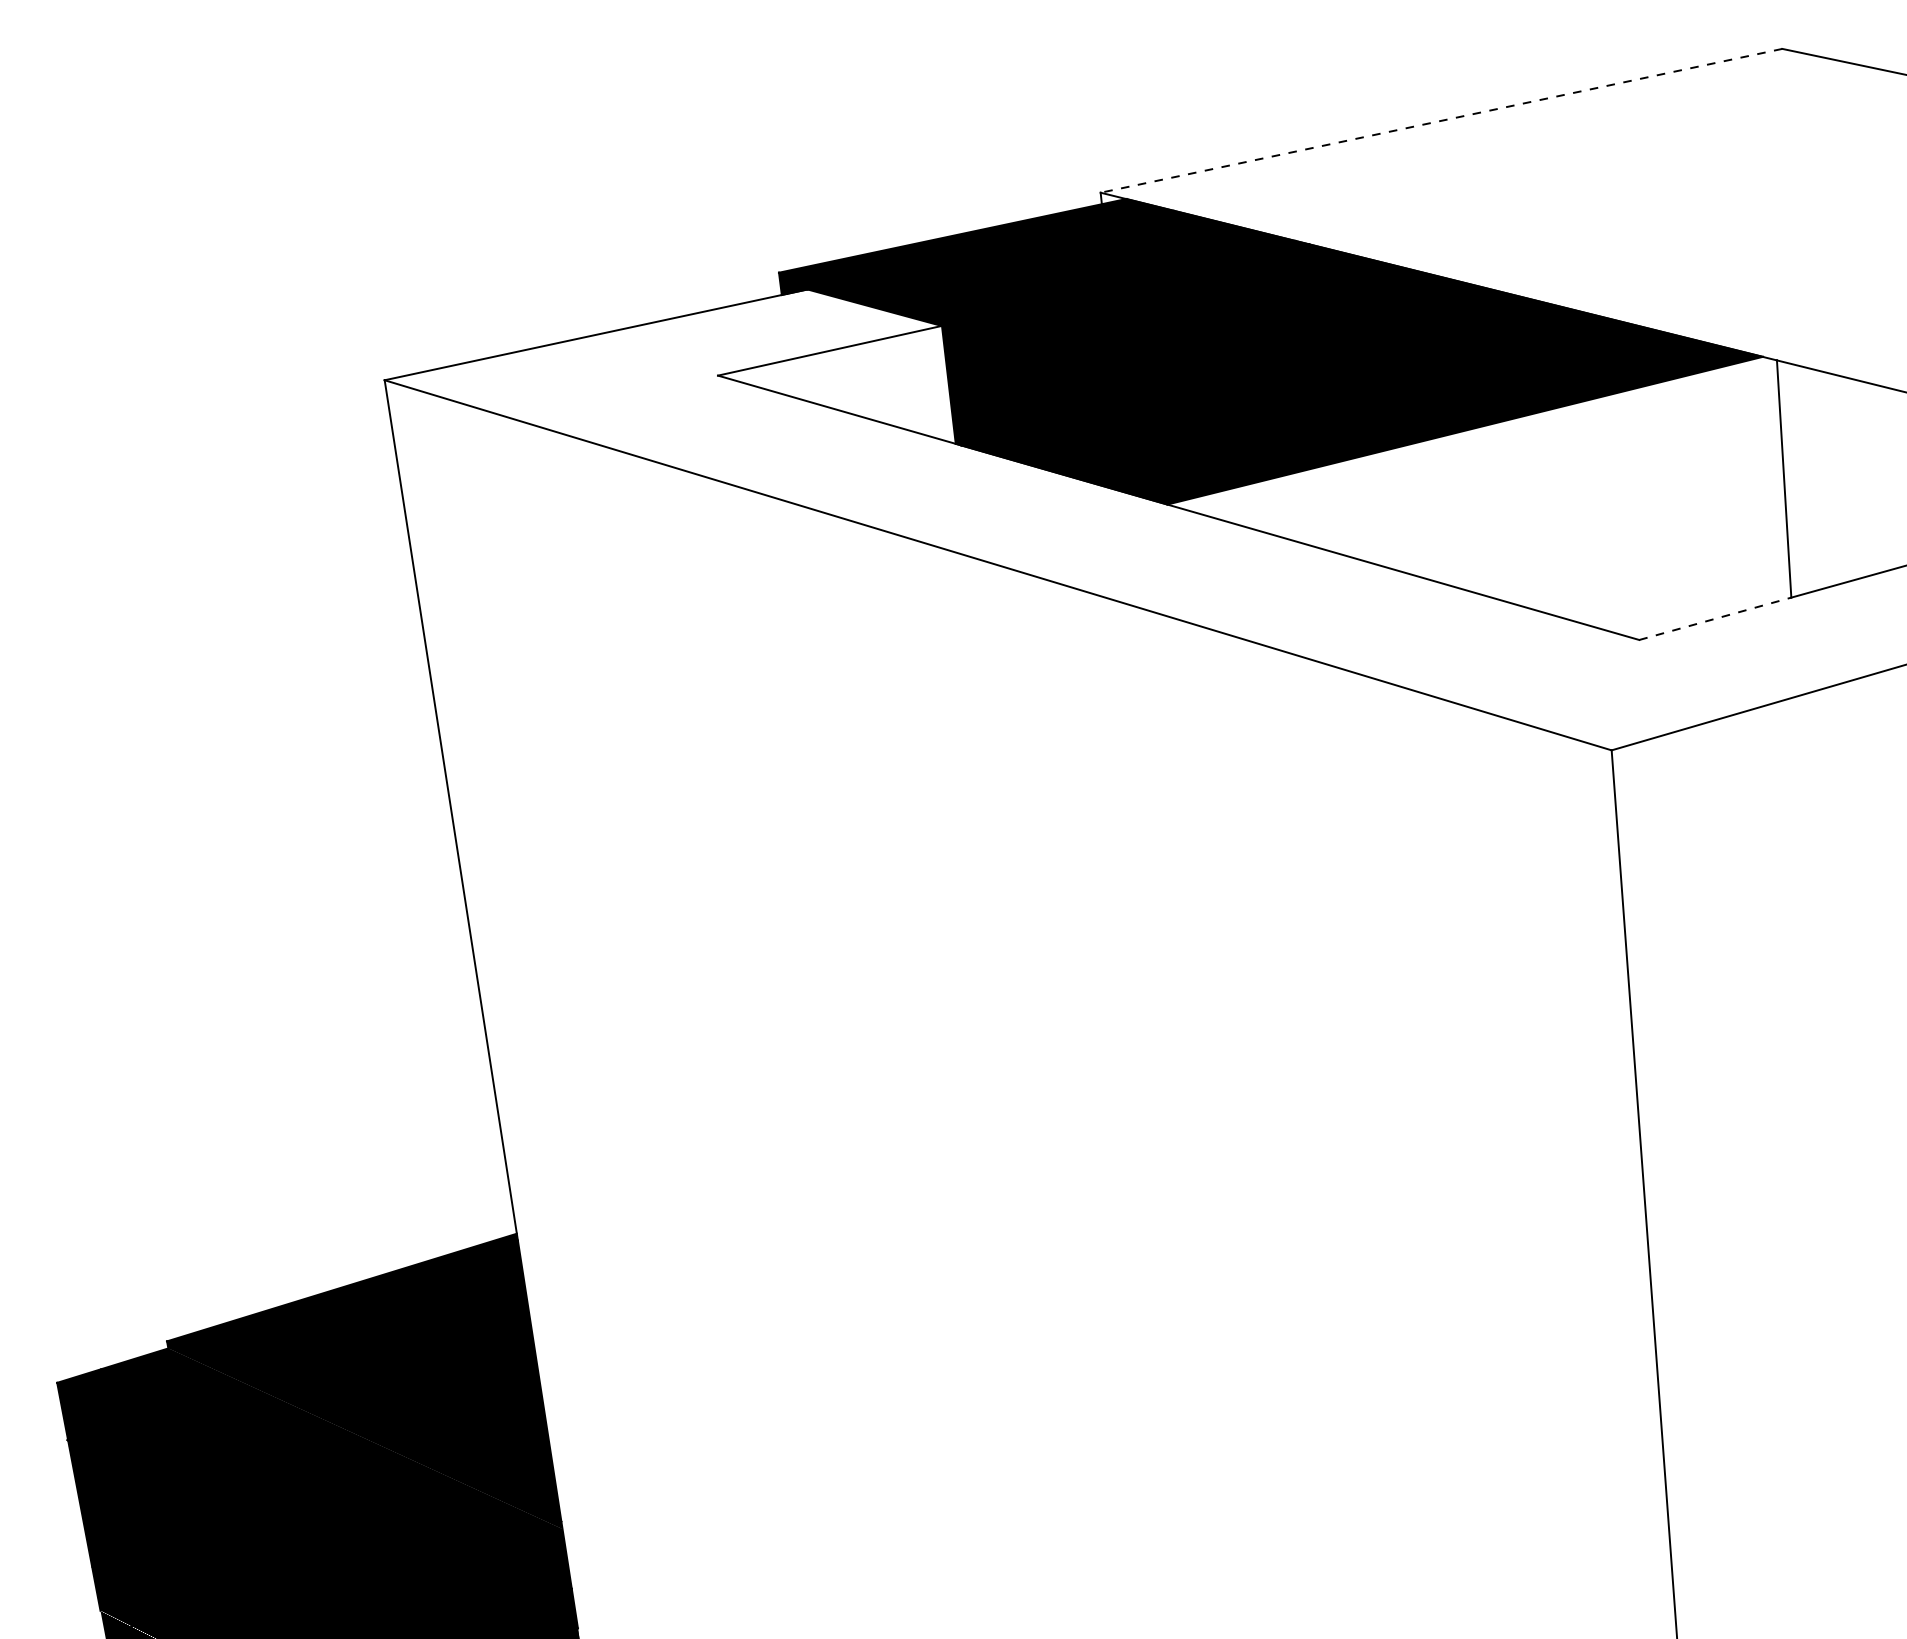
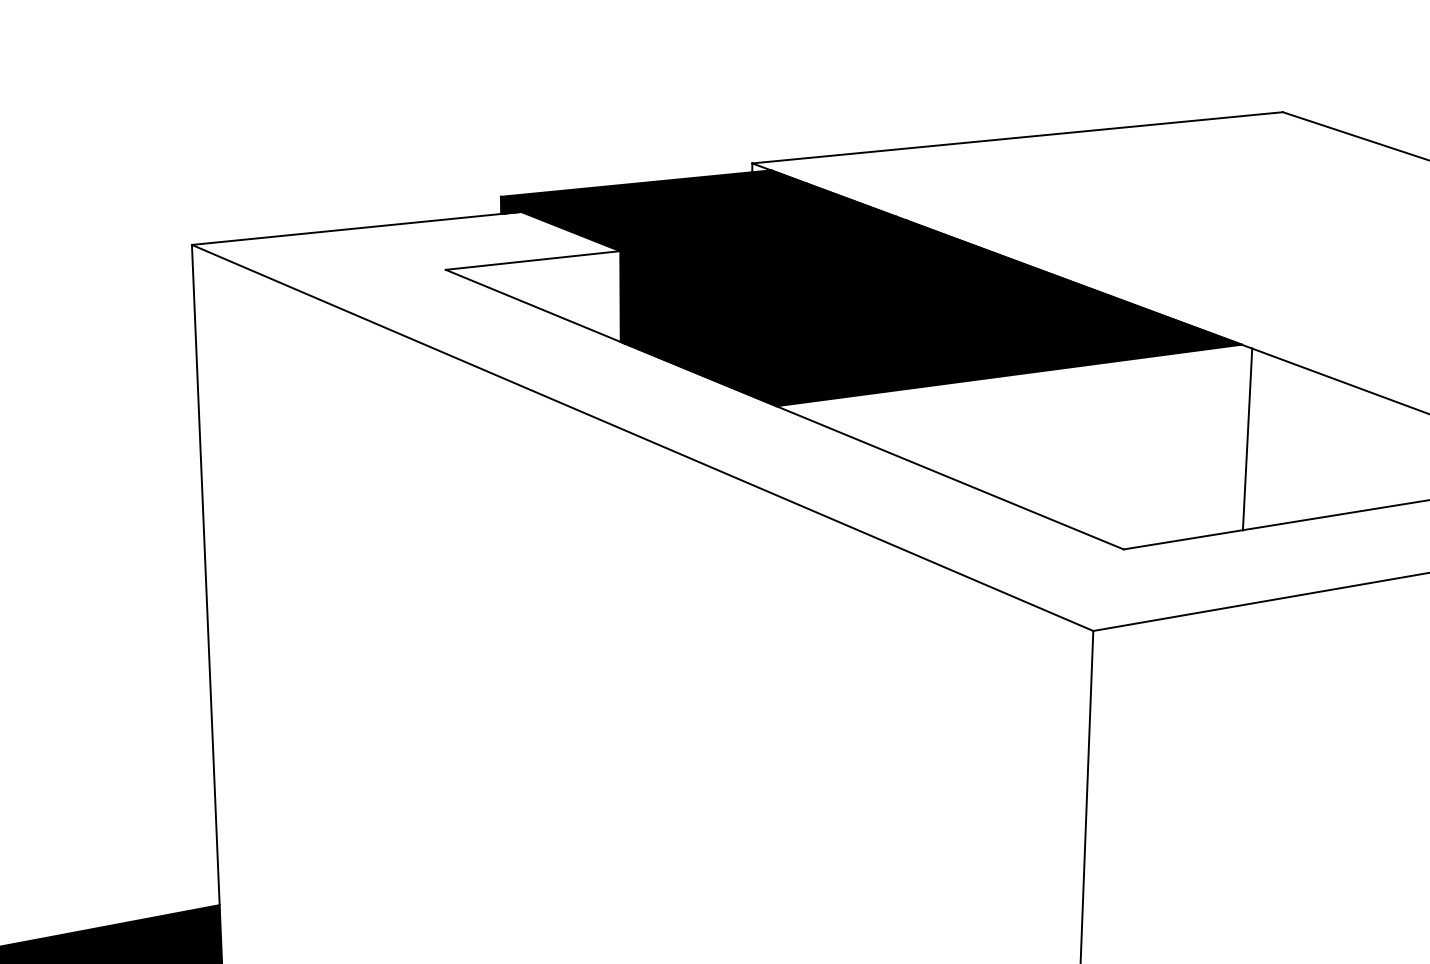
line: (1441, 120) -> (1017, 137), dashed -> solid
line: (1715, 618) -> (1183, 539), dashed -> solid

